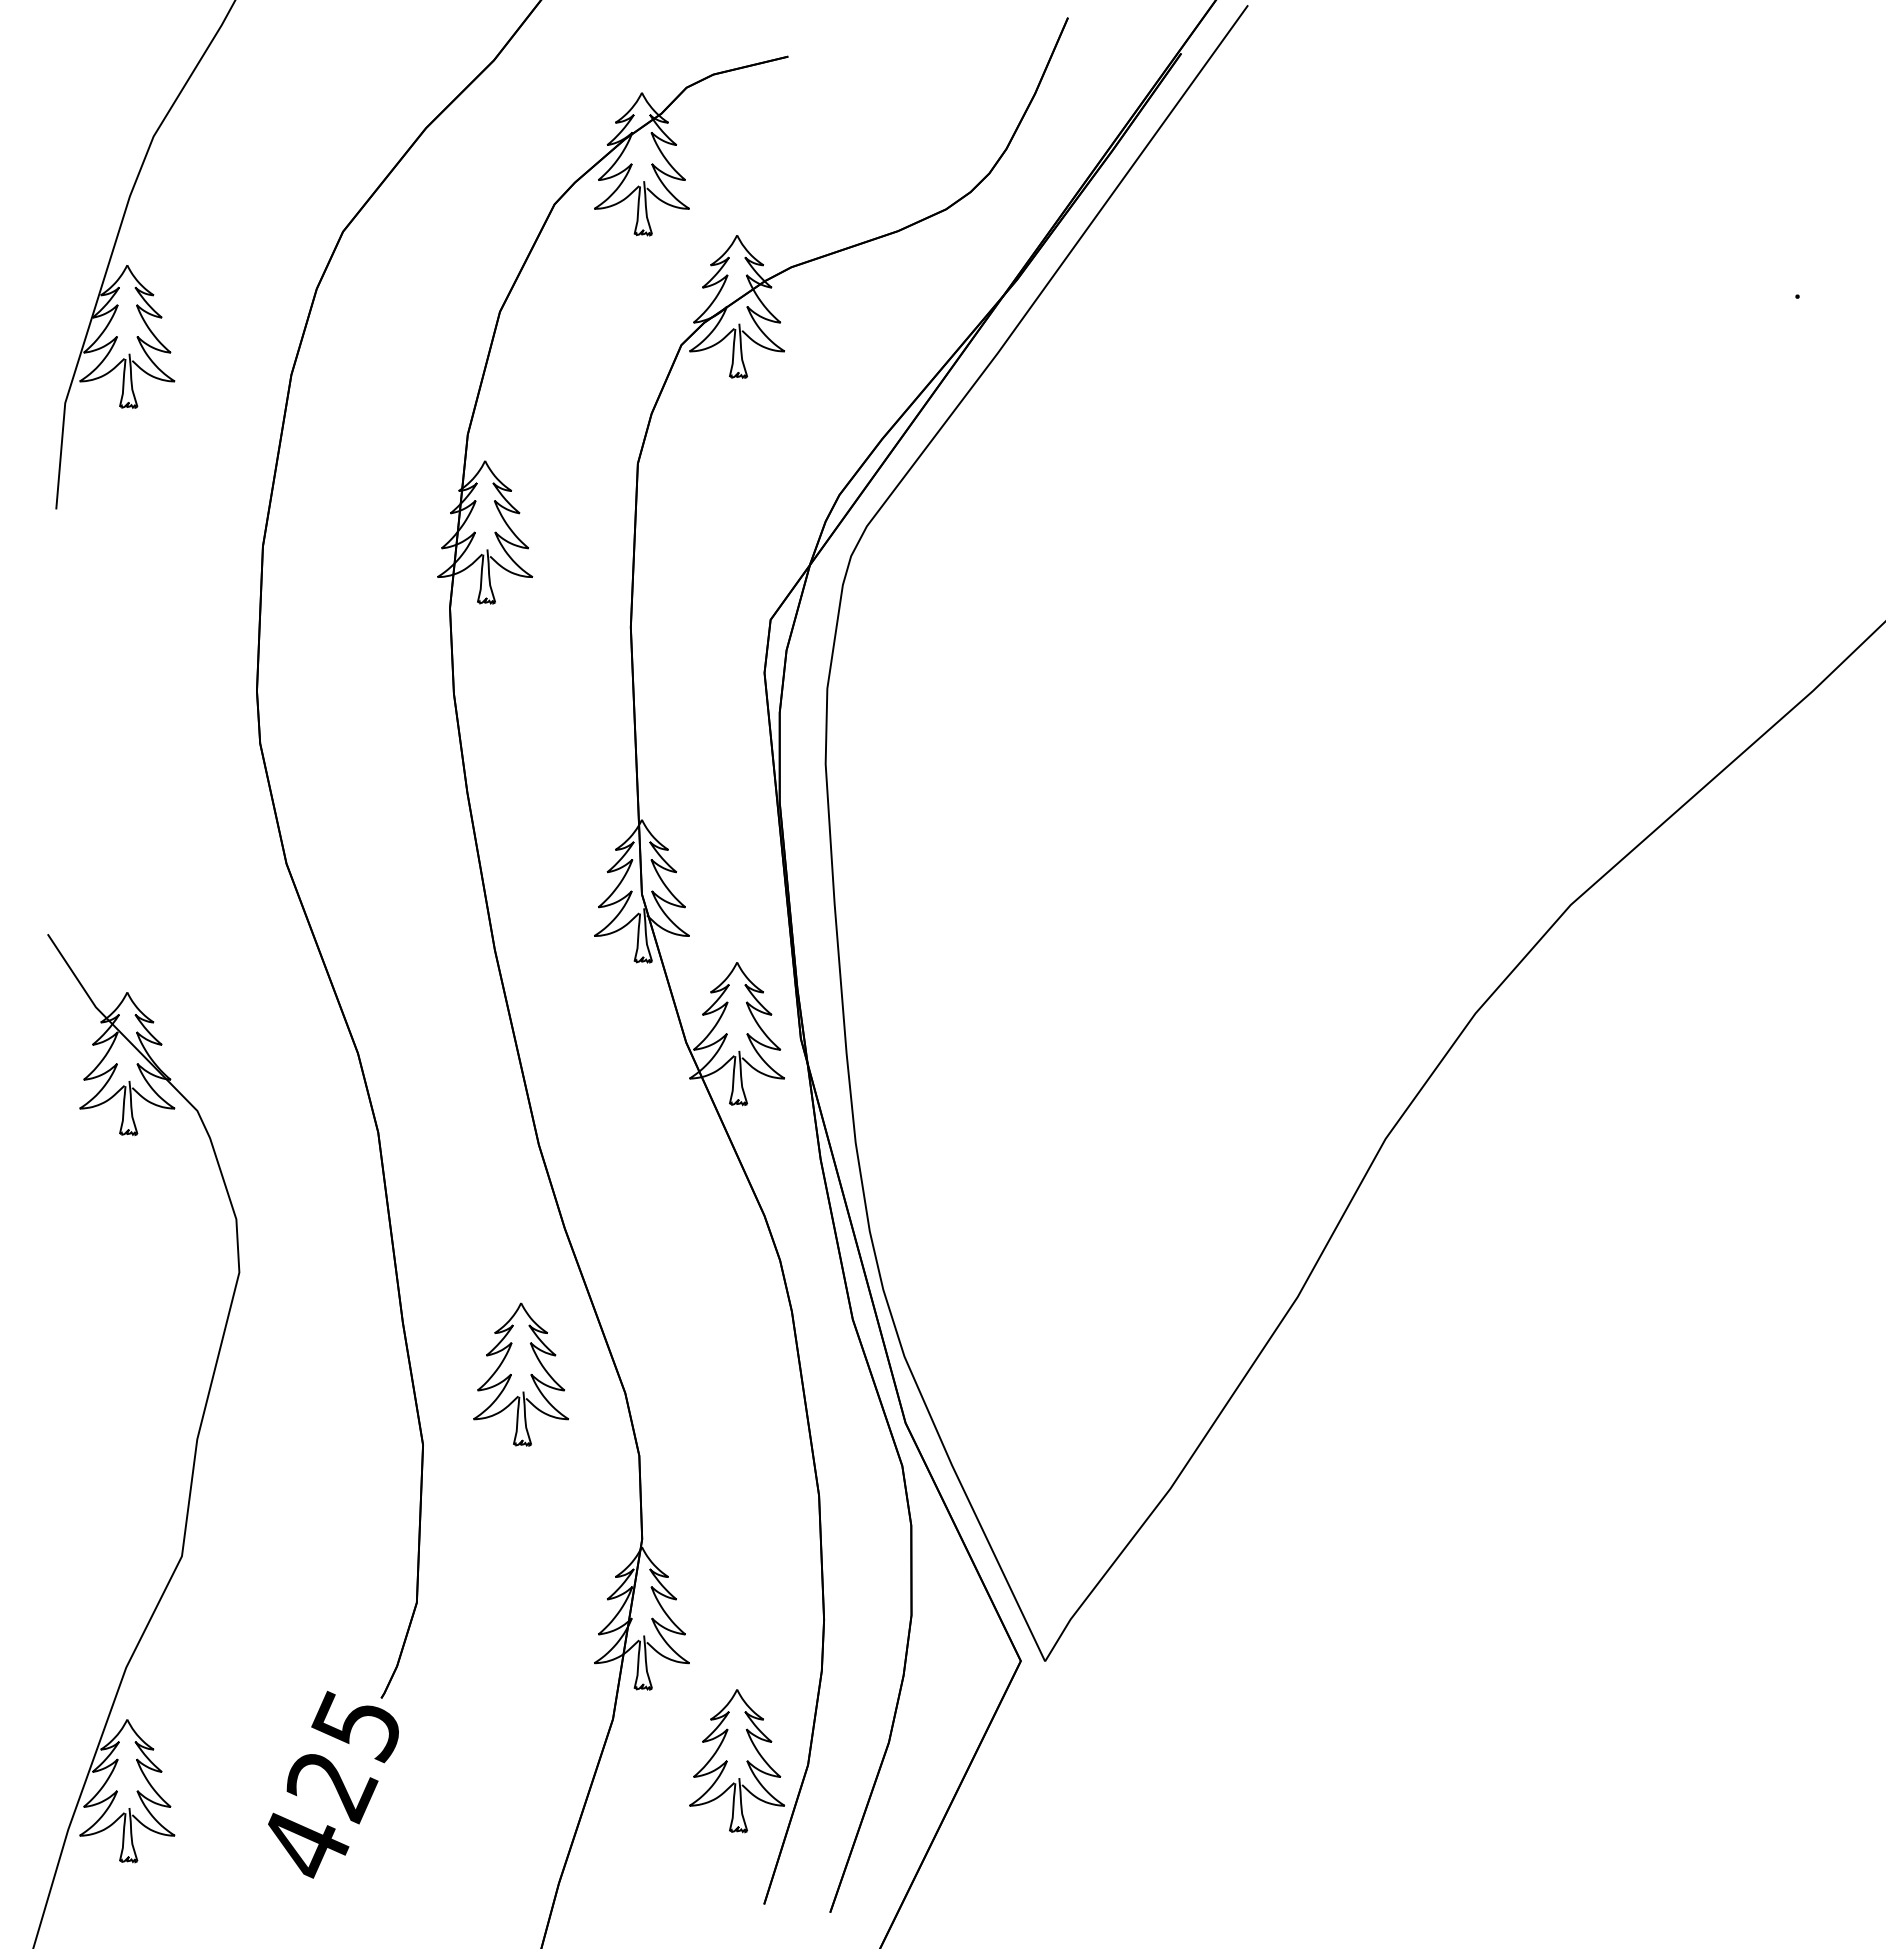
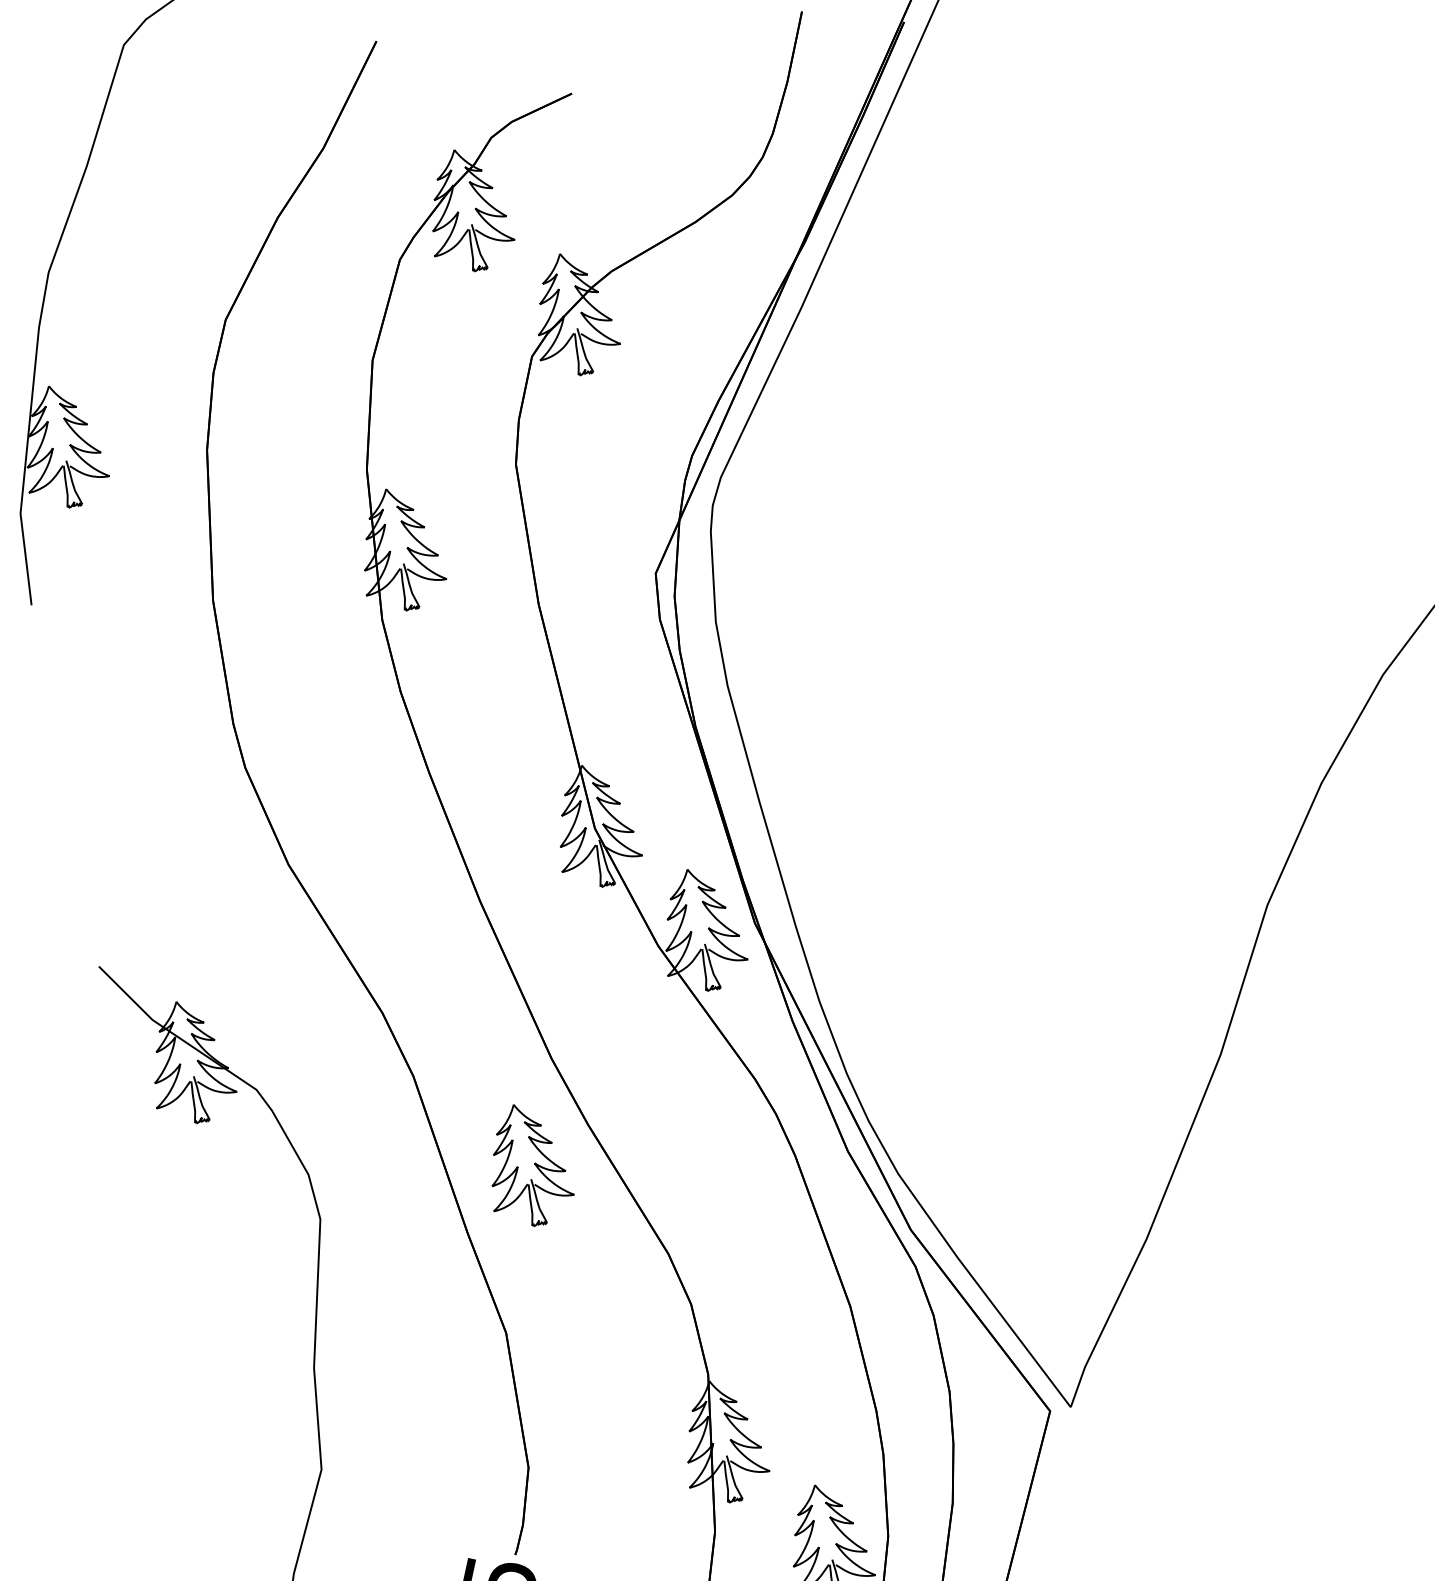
part: (521, 1374) -> (526, 1165), moved

